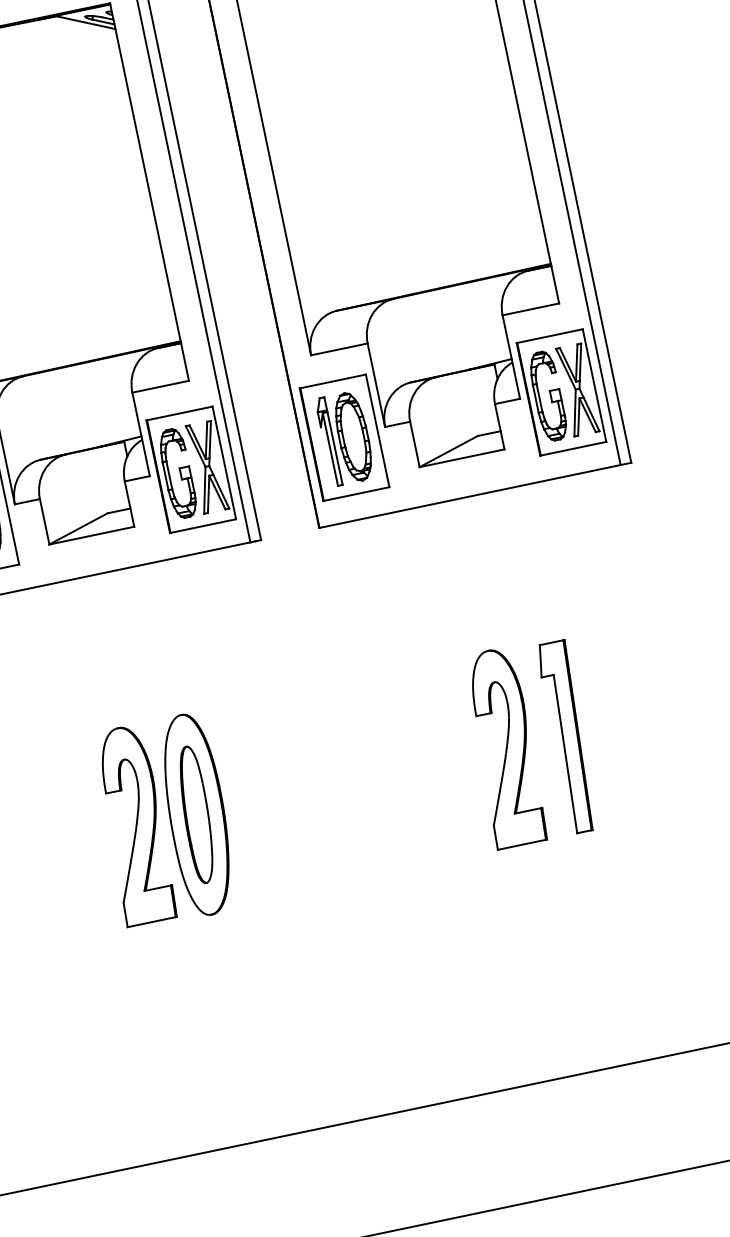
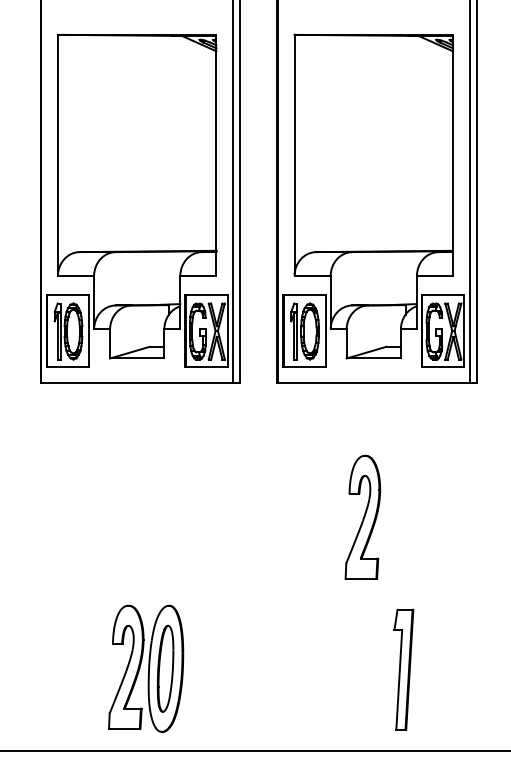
part: (568, 736) -> (403, 669), moved
part: (503, 746) -> (362, 516), moved
part: (166, 820) -> (146, 668), moved

